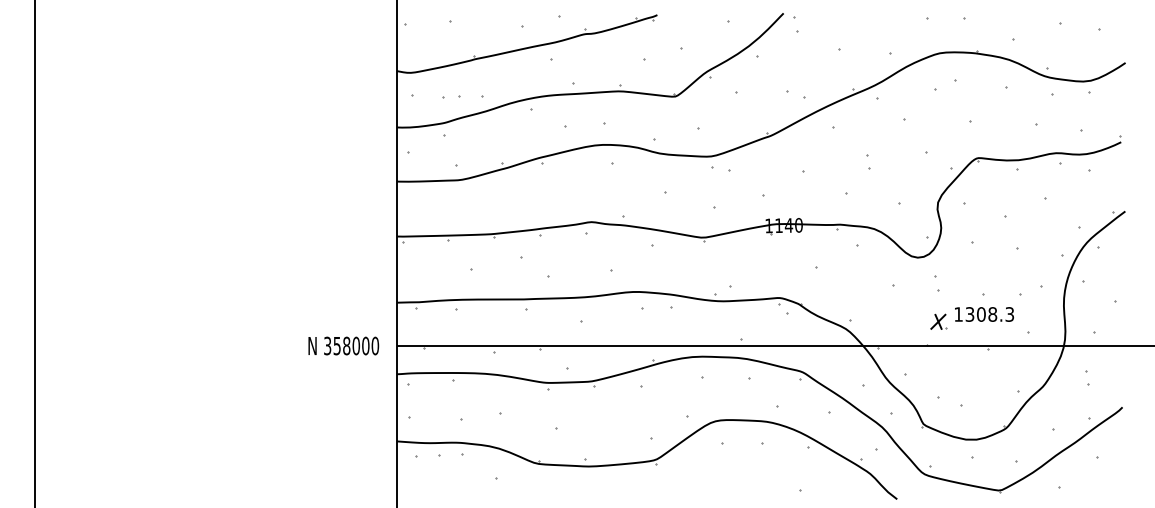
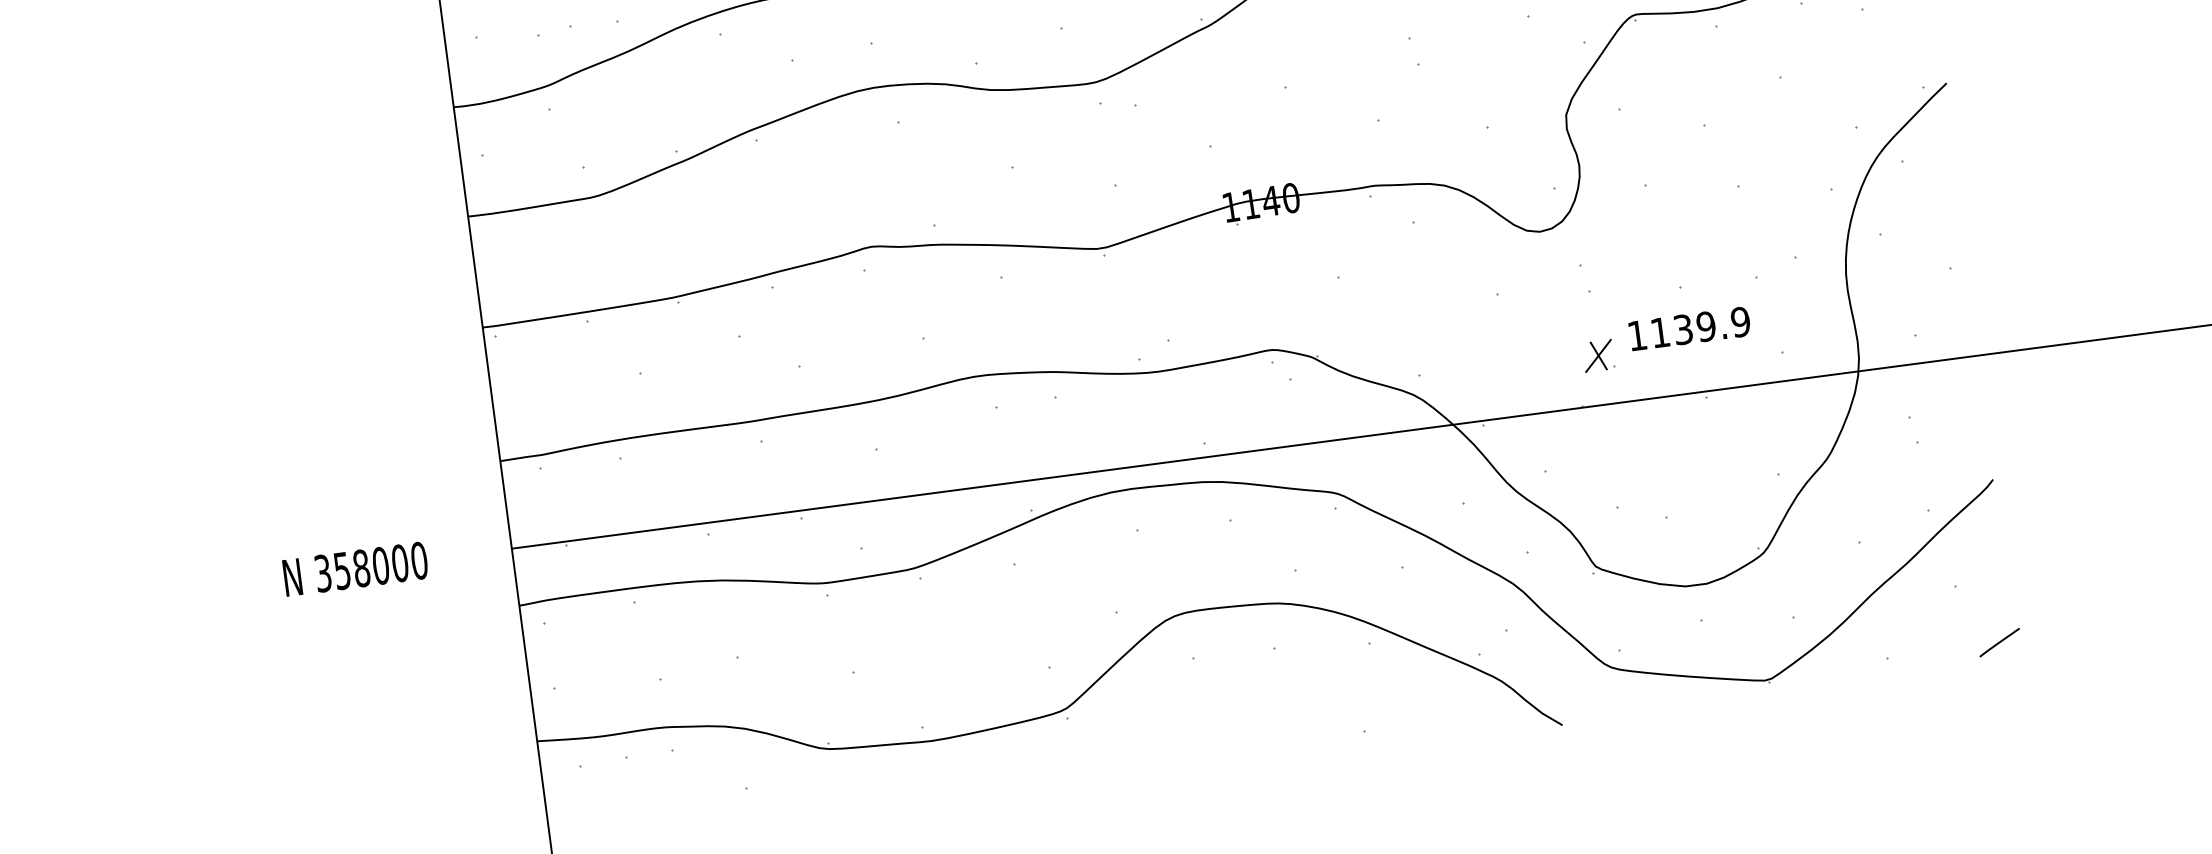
text: (989, 314) -> (1699, 327), 1308.3 -> 1139.9
text: (343, 345) -> (354, 568), moved
line: (1115, 486) -> (1999, 641), added

